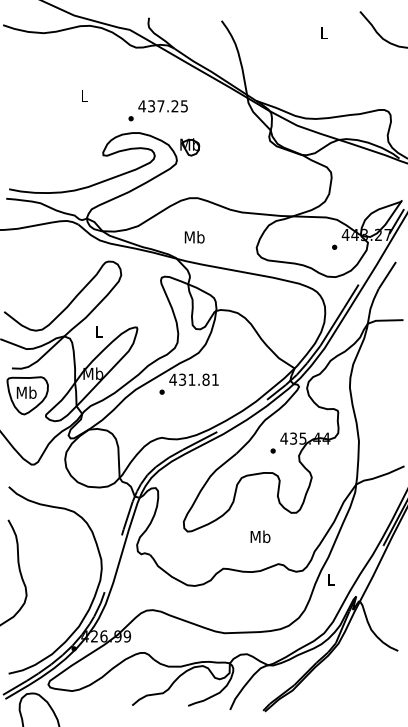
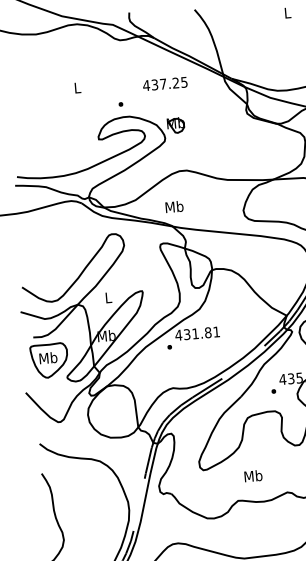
text: (162, 106) -> (164, 84), moved
text: (194, 237) -> (174, 207), moved
text: (260, 536) -> (253, 475), moved

